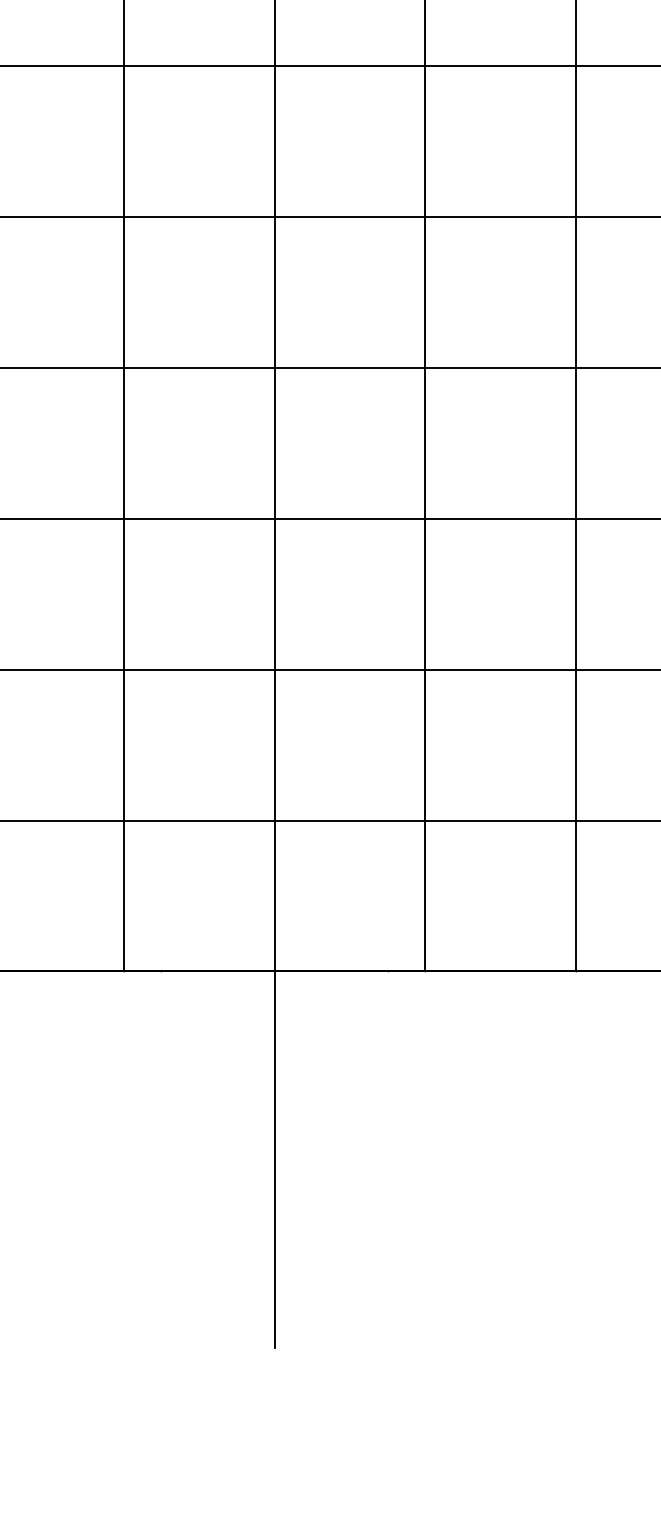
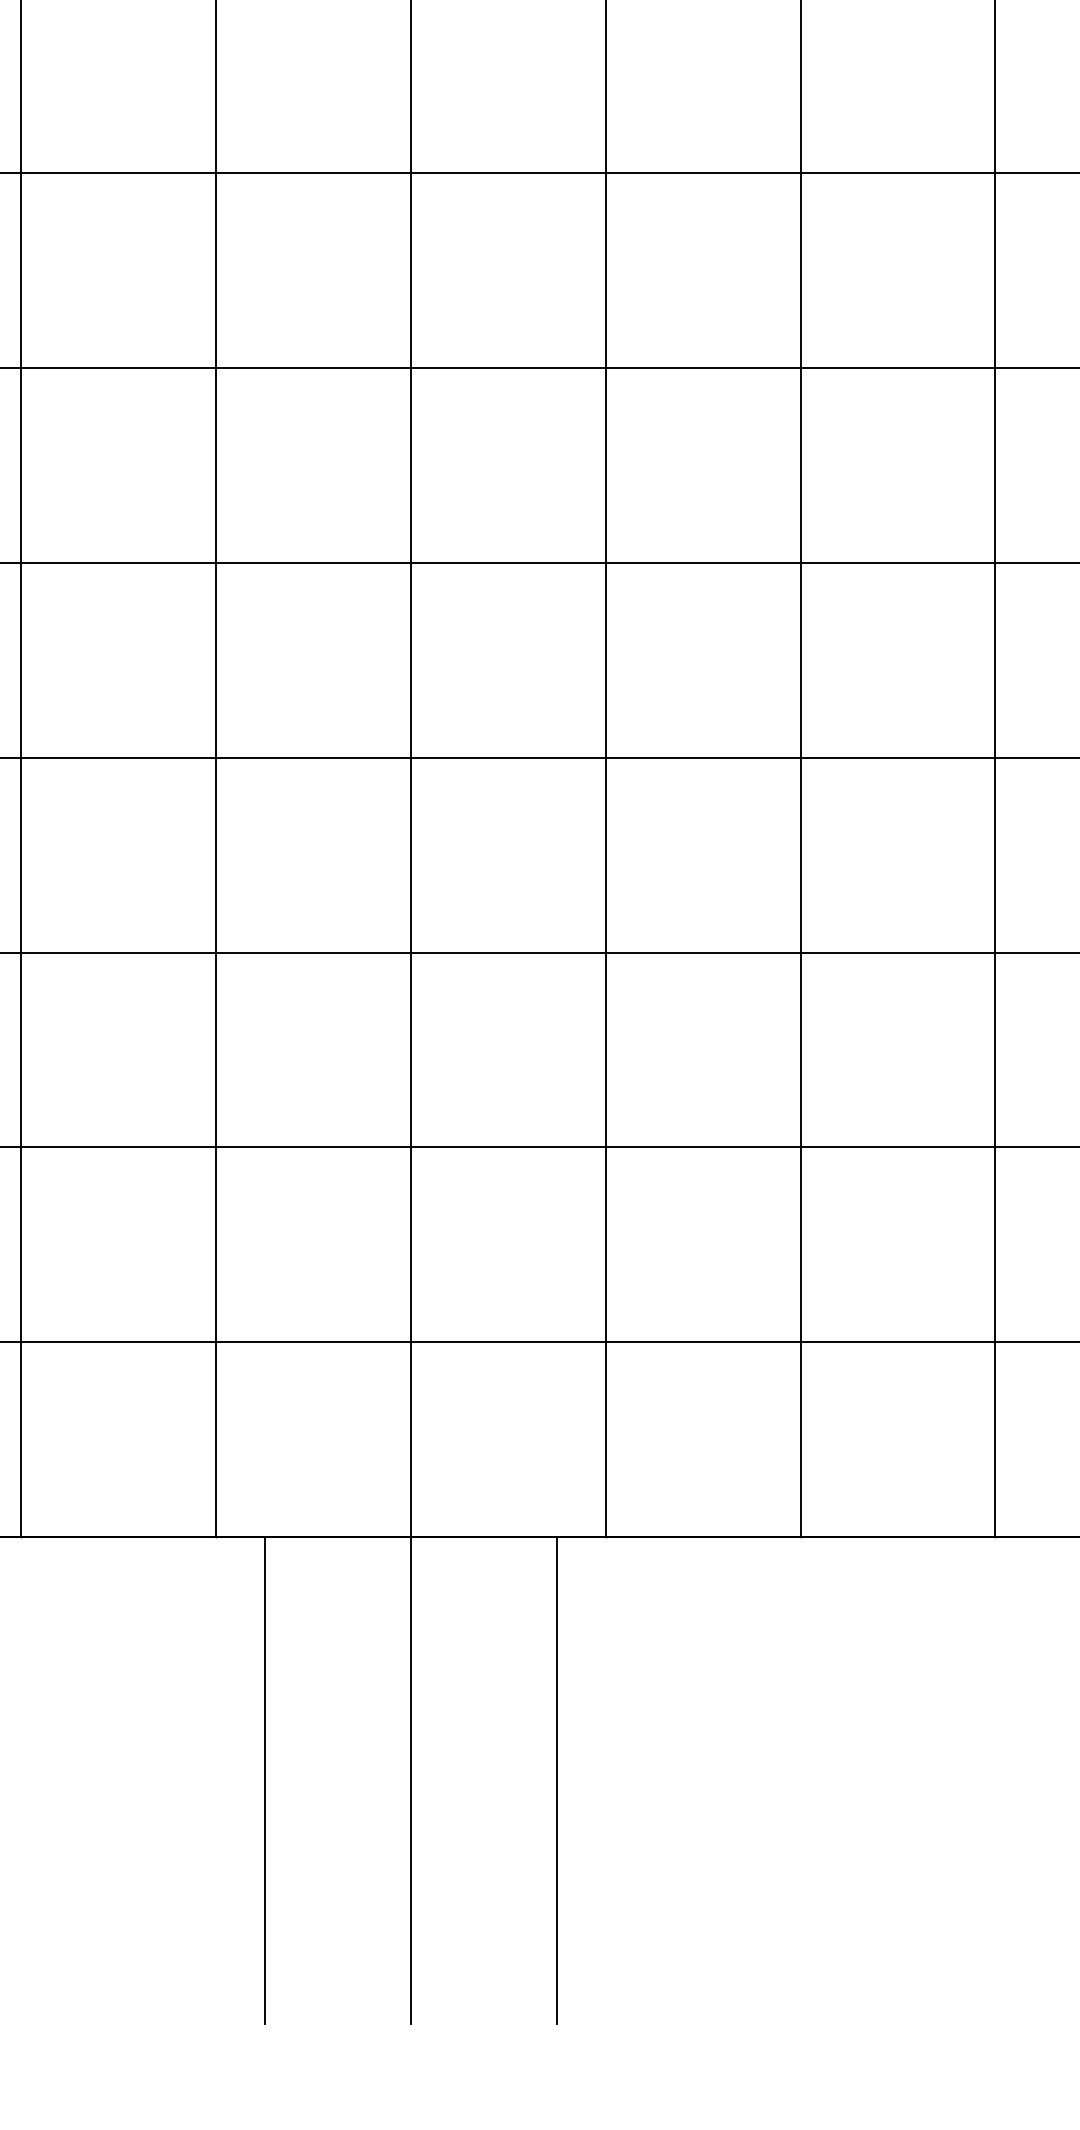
line: (161, 1159) -> (264, 1780), added
line: (387, 1159) -> (557, 1780), added

